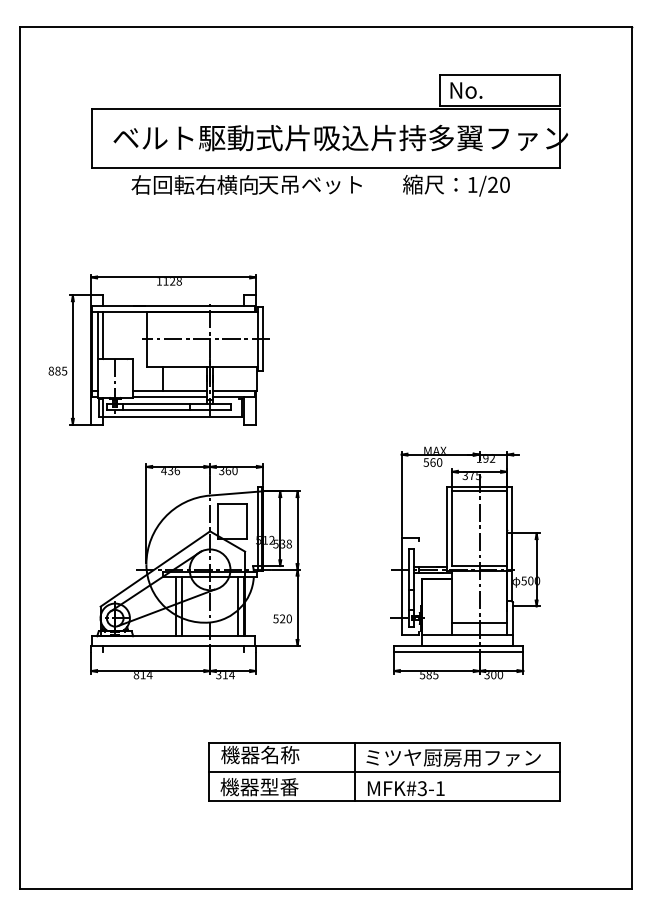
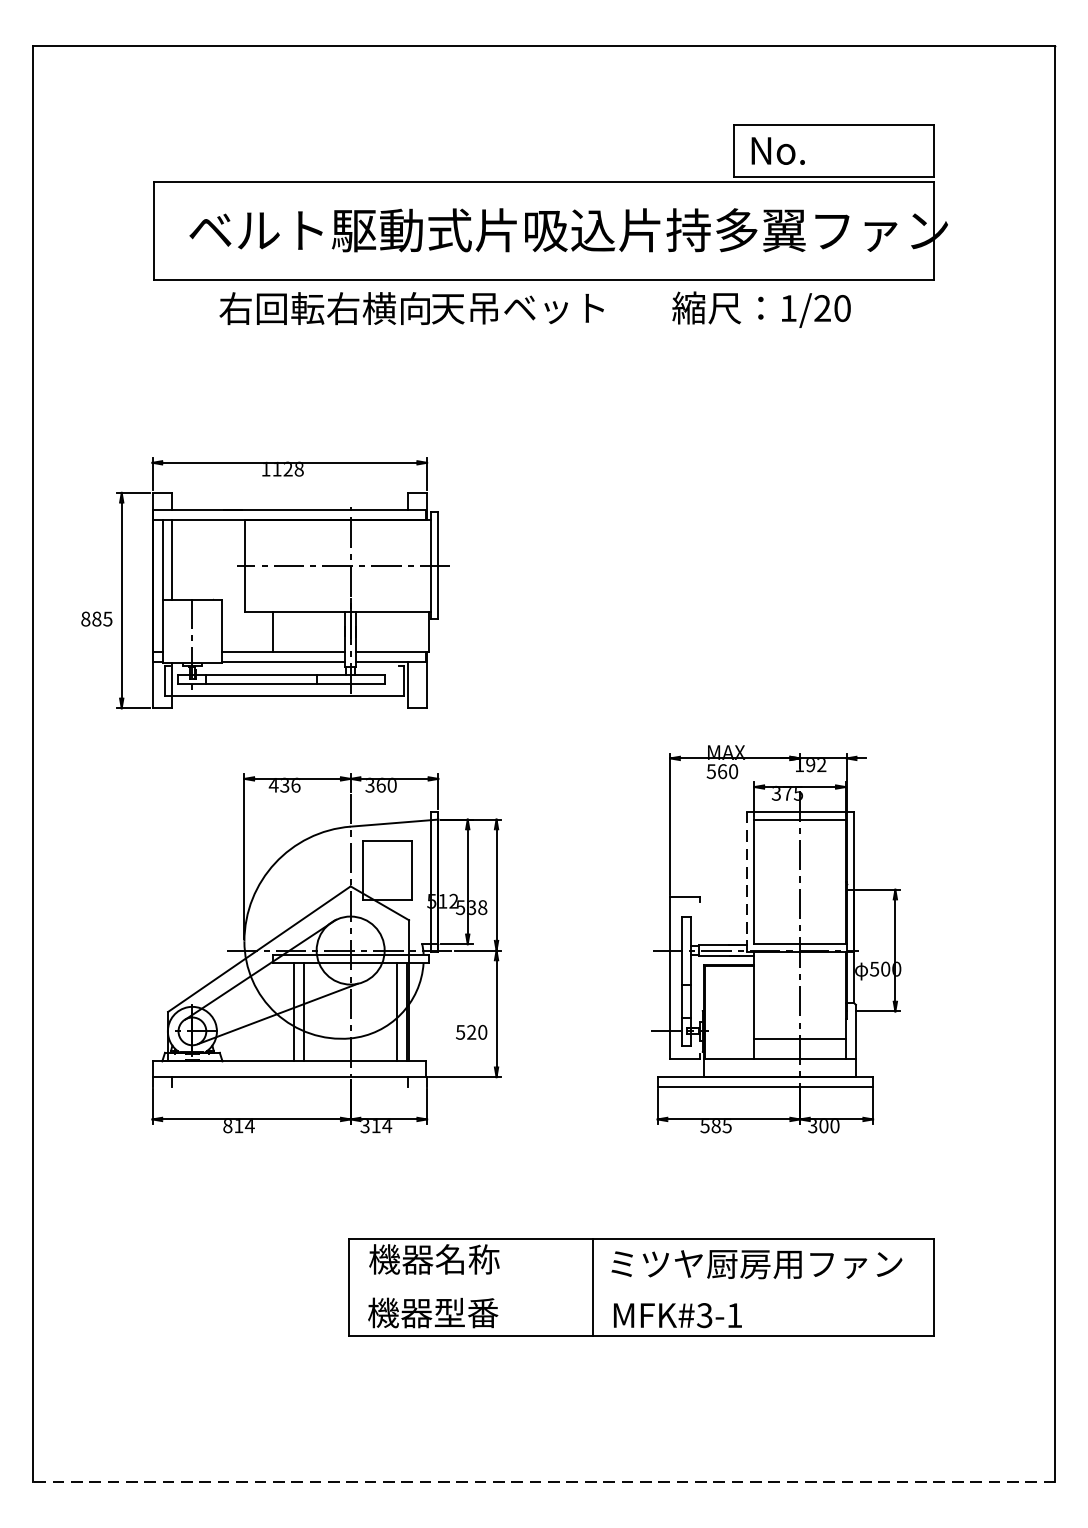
line: (447, 529) -> (746, 883), solid -> dashed
line: (384, 771) -> (641, 1286), removed
line: (325, 888) -> (543, 1482), solid -> dashed

